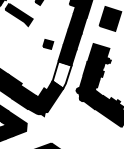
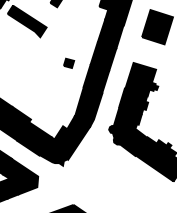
part: (48, 43) -> (69, 62), size x0.71
fill: (62, 74) -> (88, 106), added

